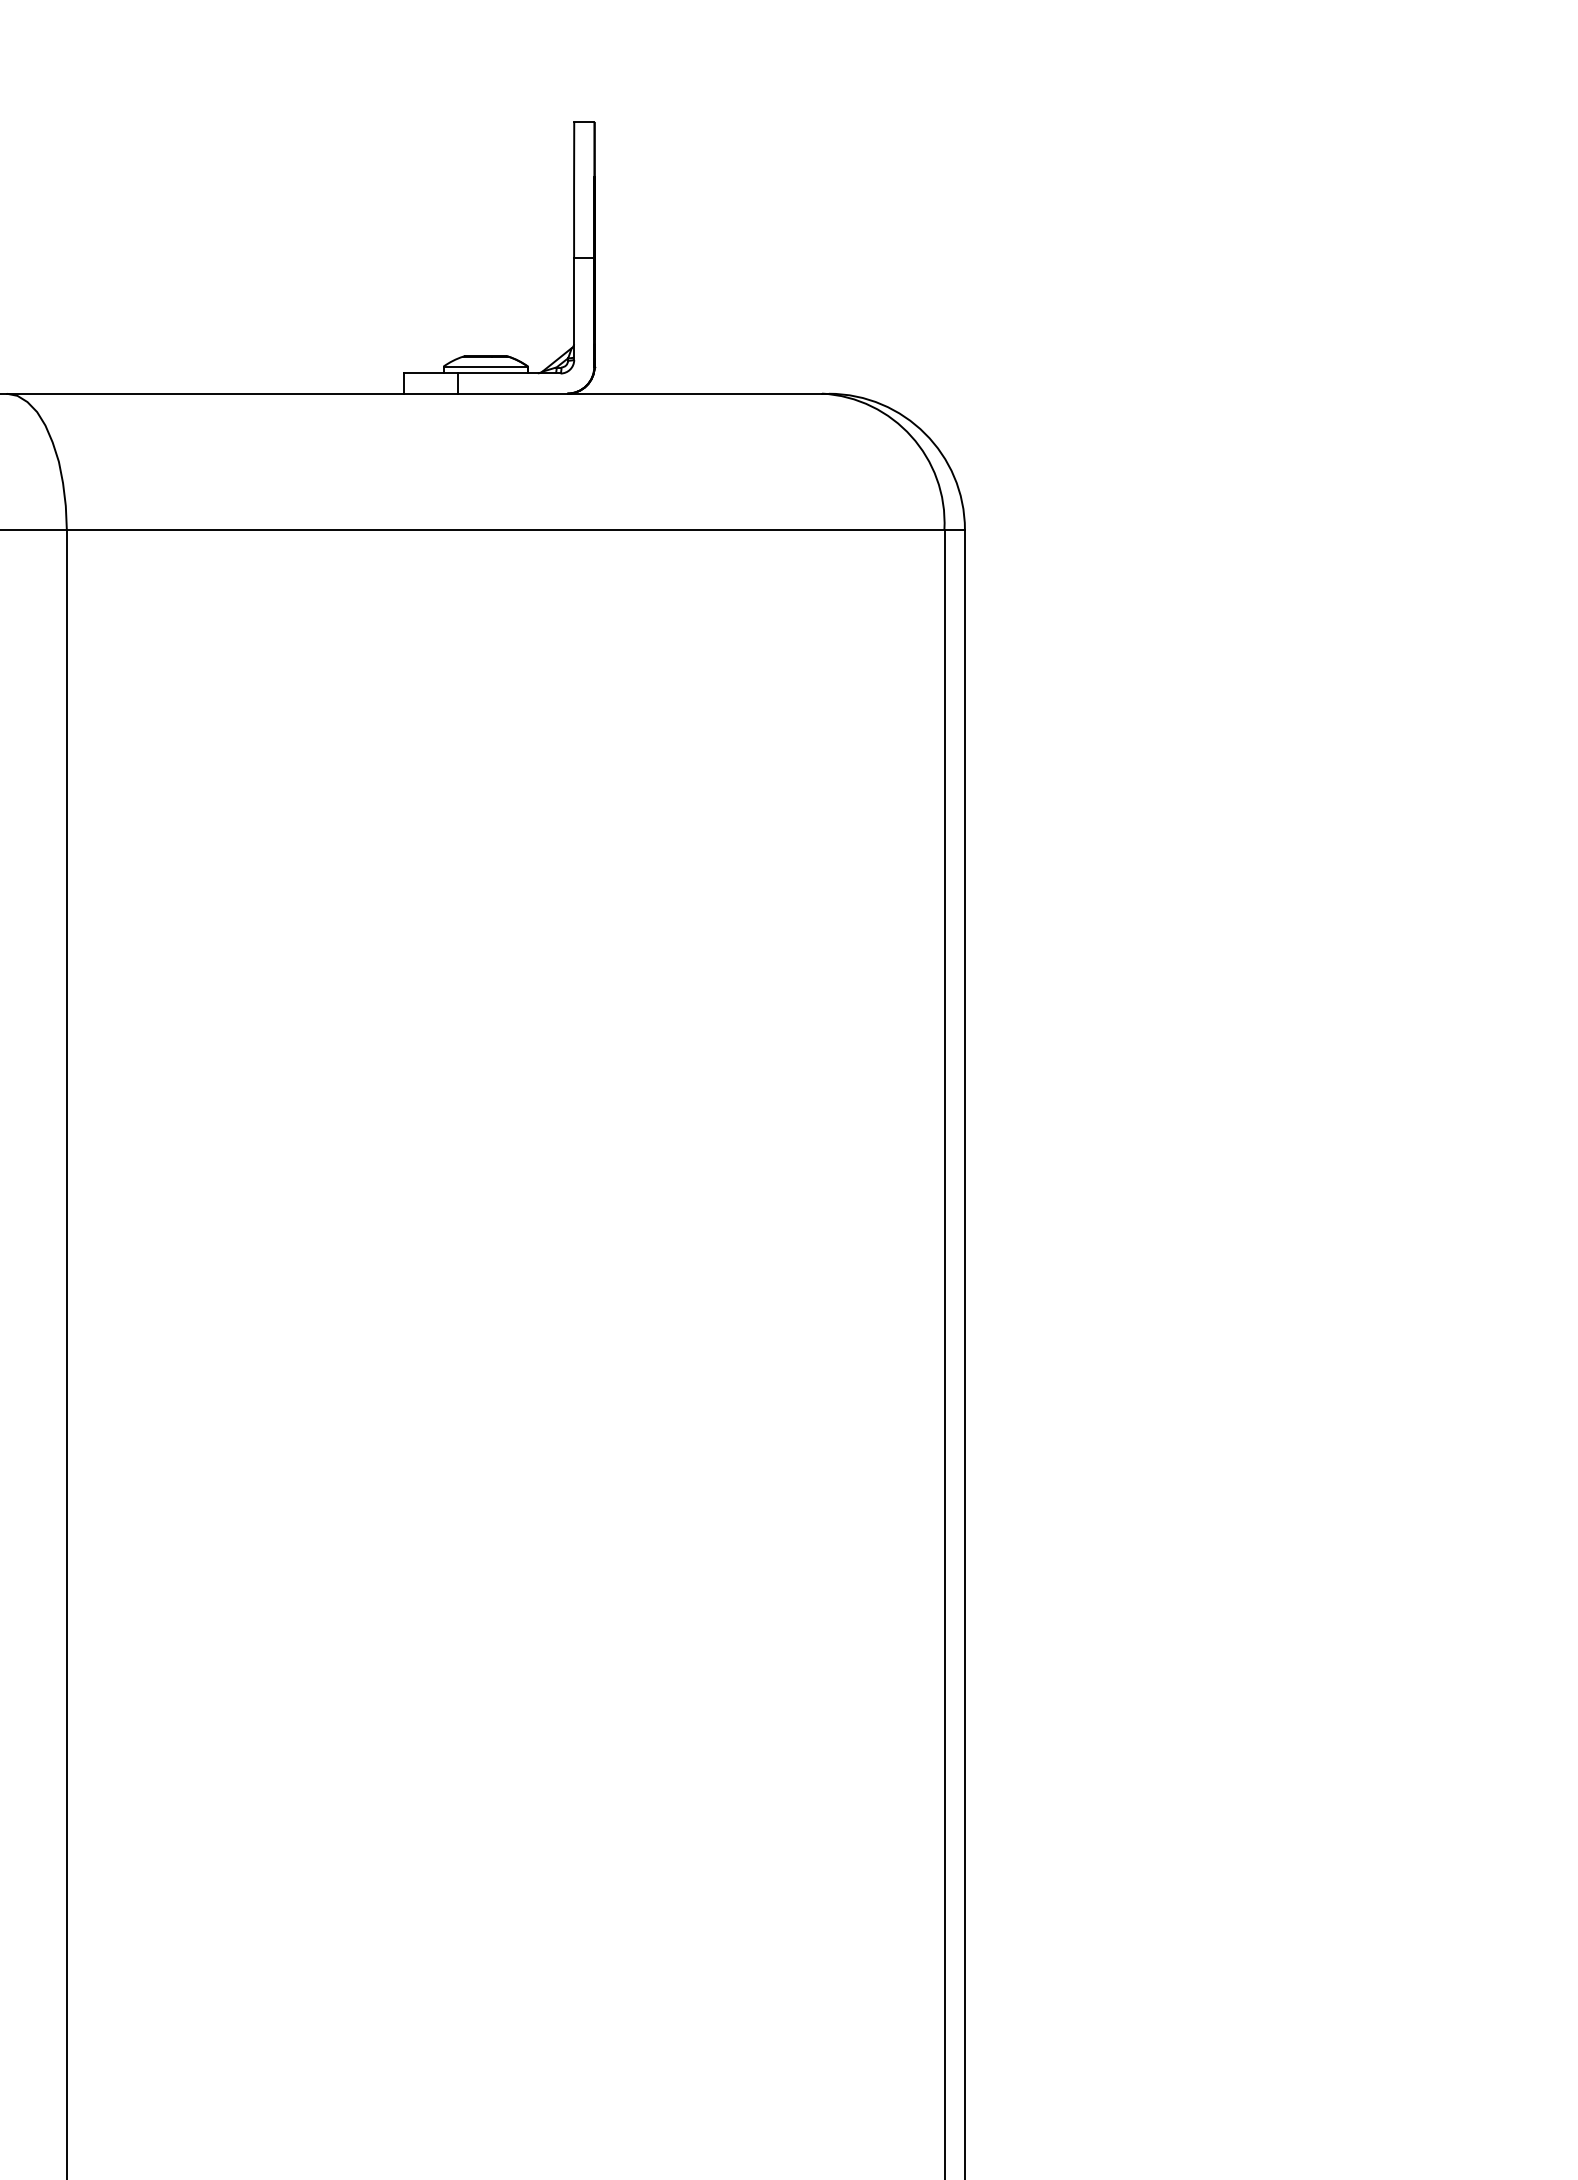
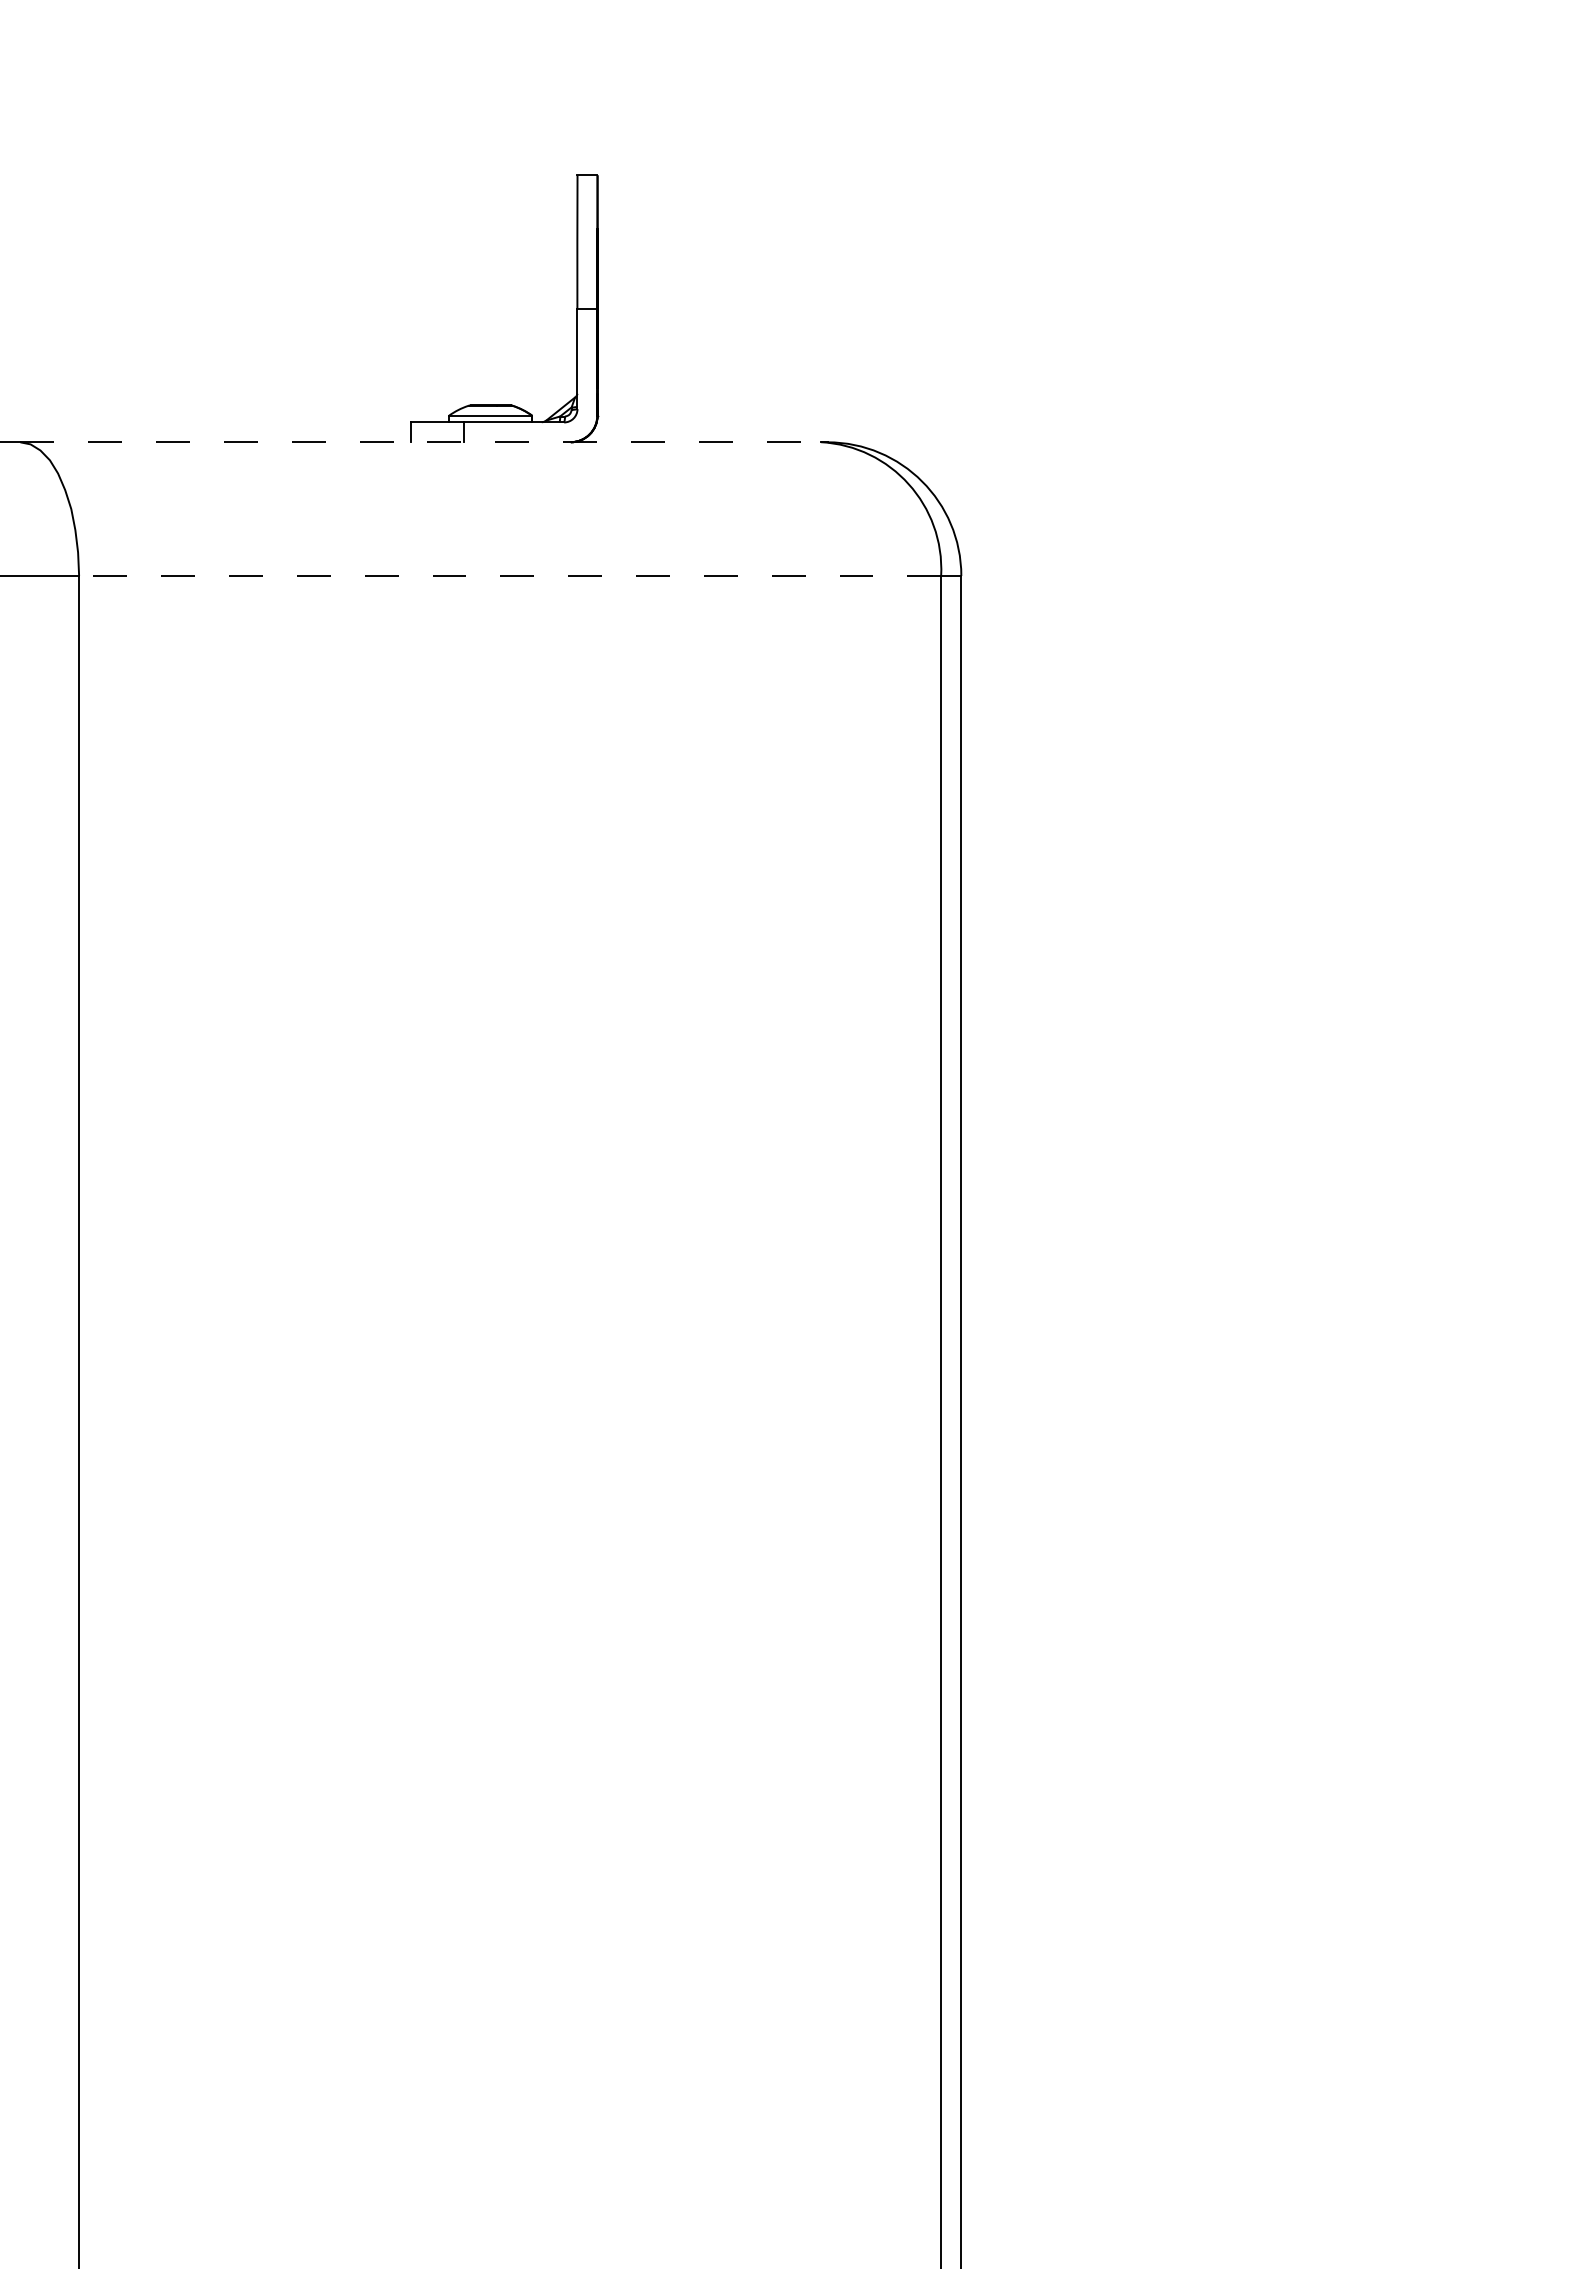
line: (415, 393) -> (421, 442), solid -> dashed
line: (504, 529) -> (509, 575), solid -> dashed

